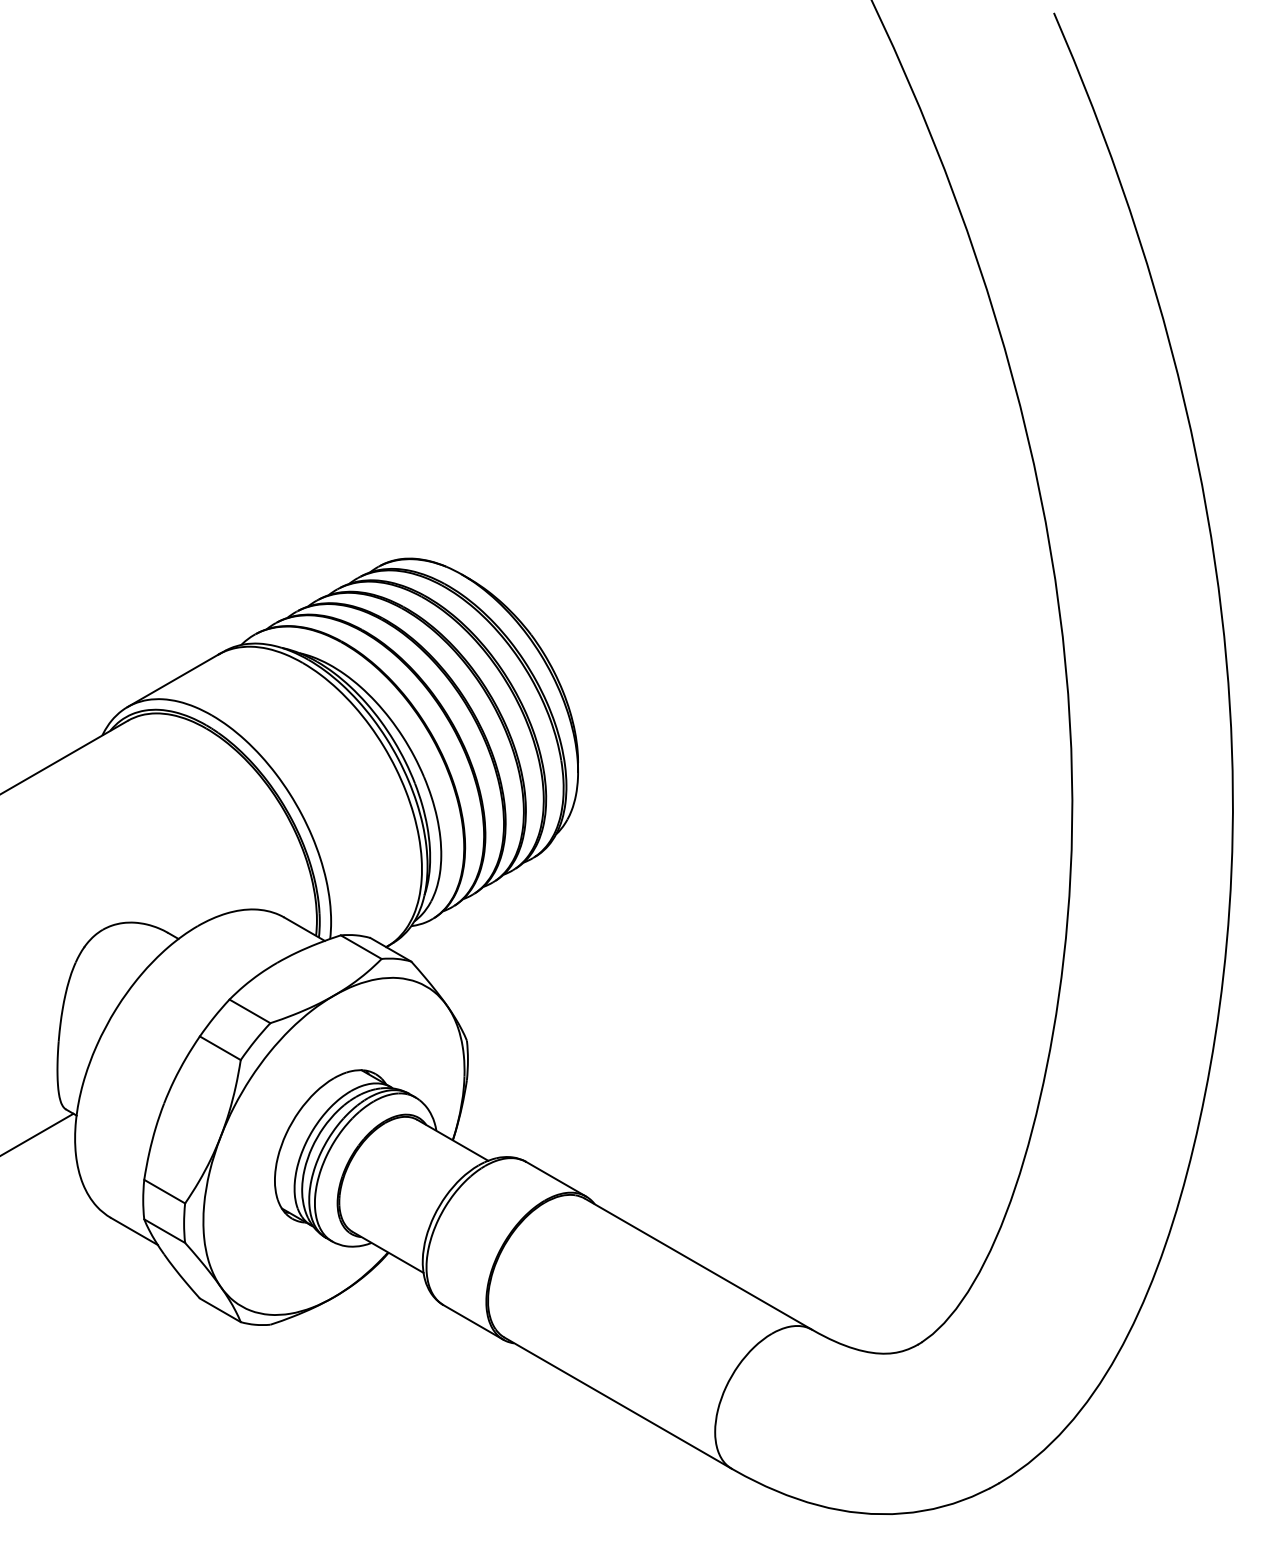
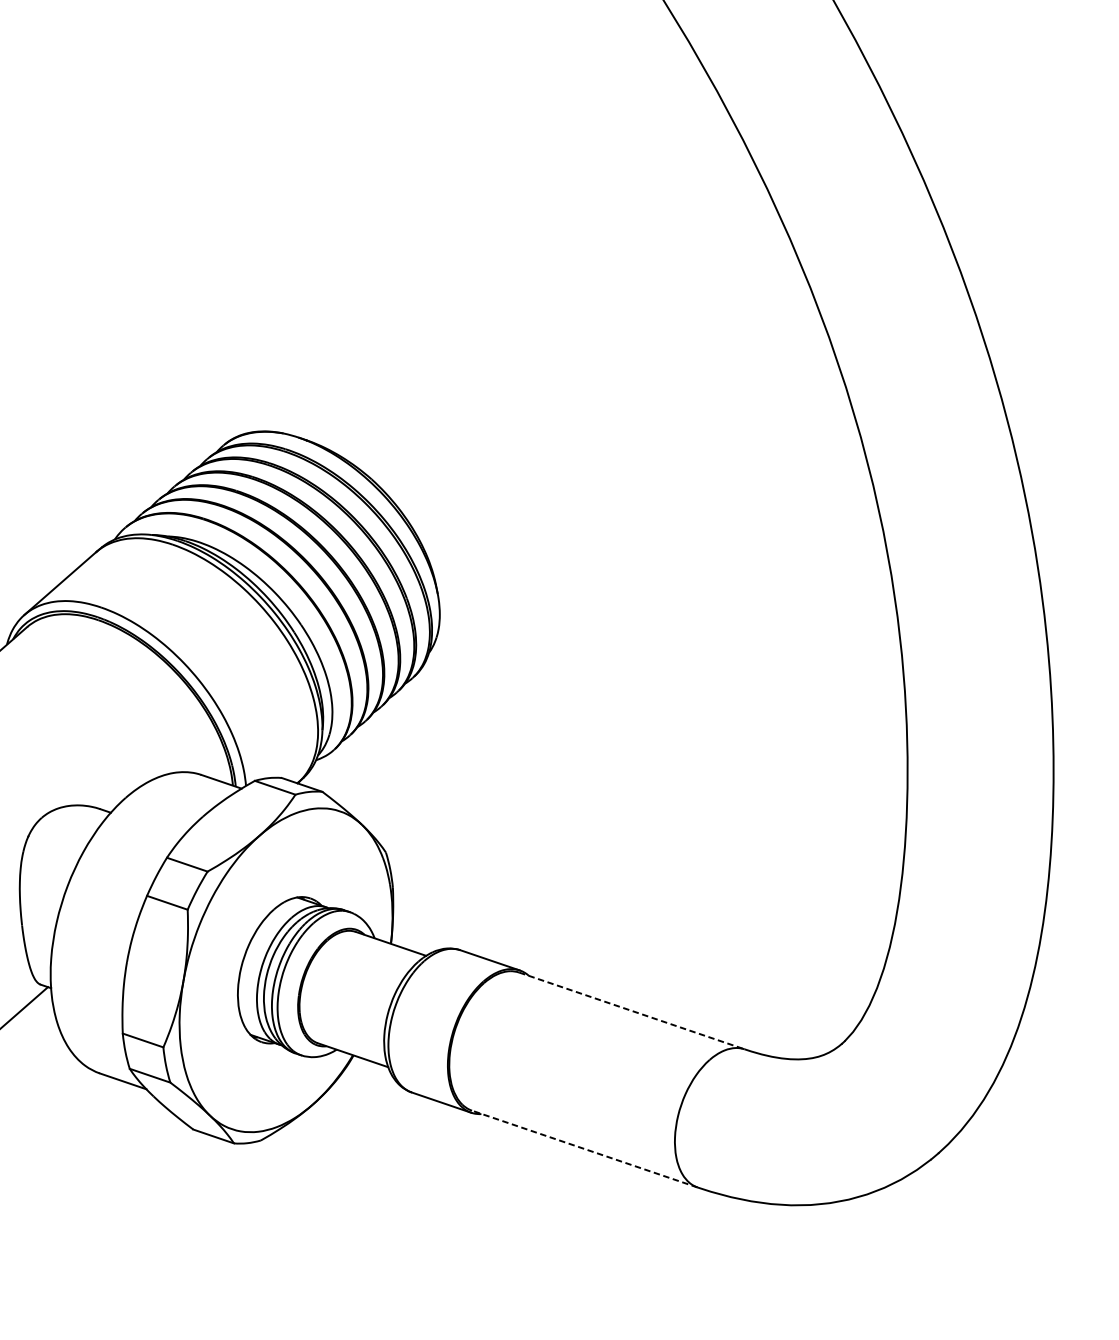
line: (698, 1264) -> (631, 1011), solid -> dashed
line: (617, 1403) -> (584, 1149), solid -> dashed

